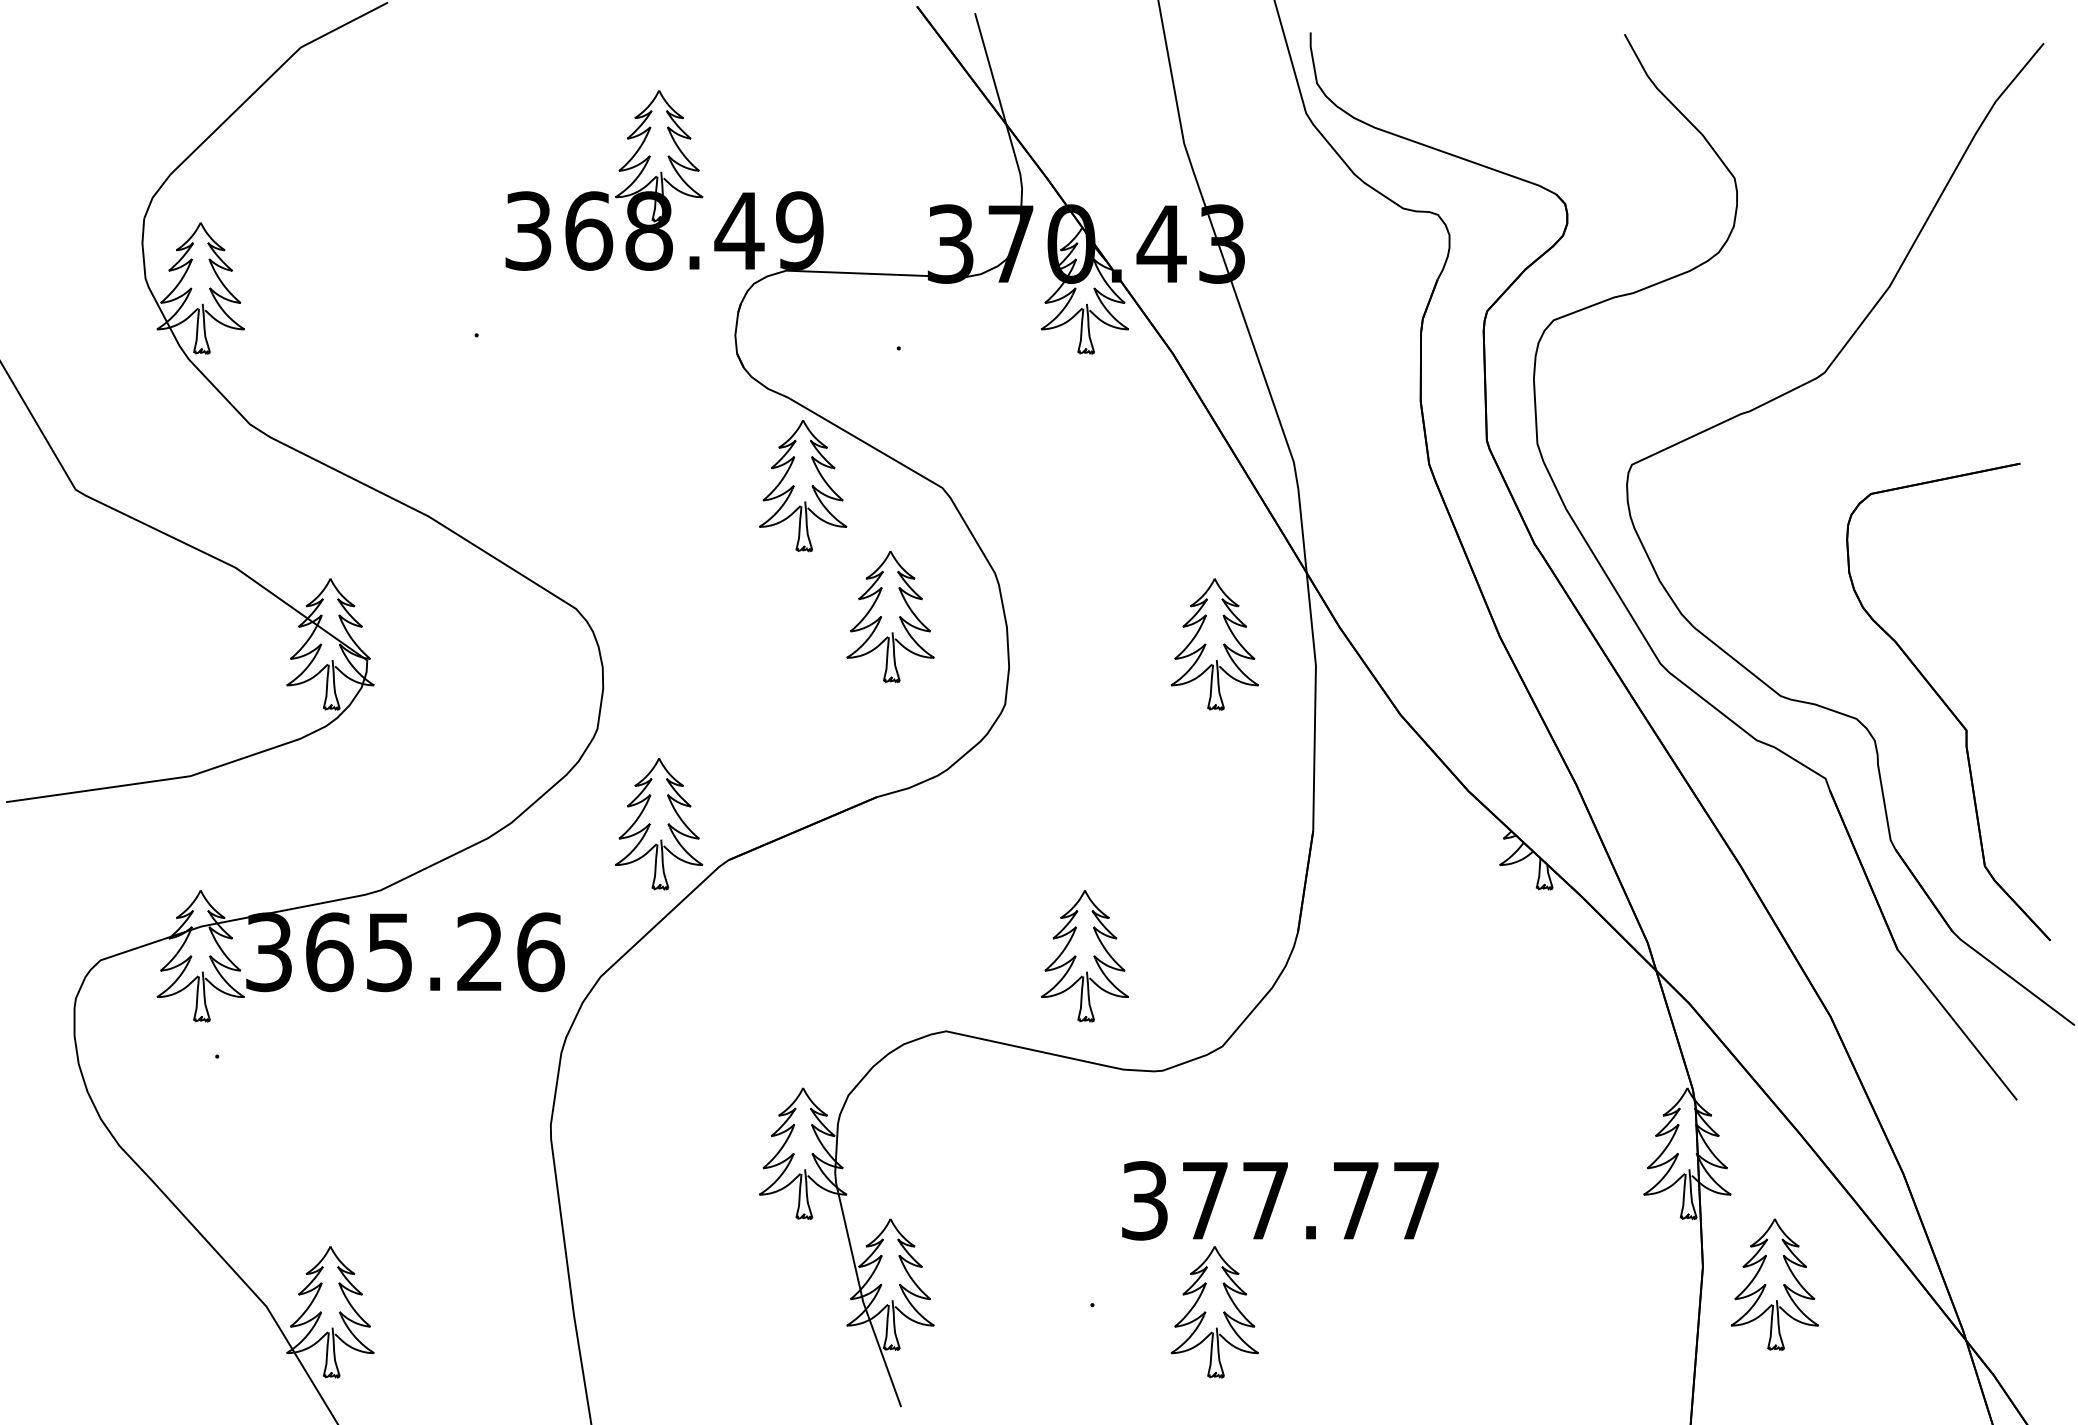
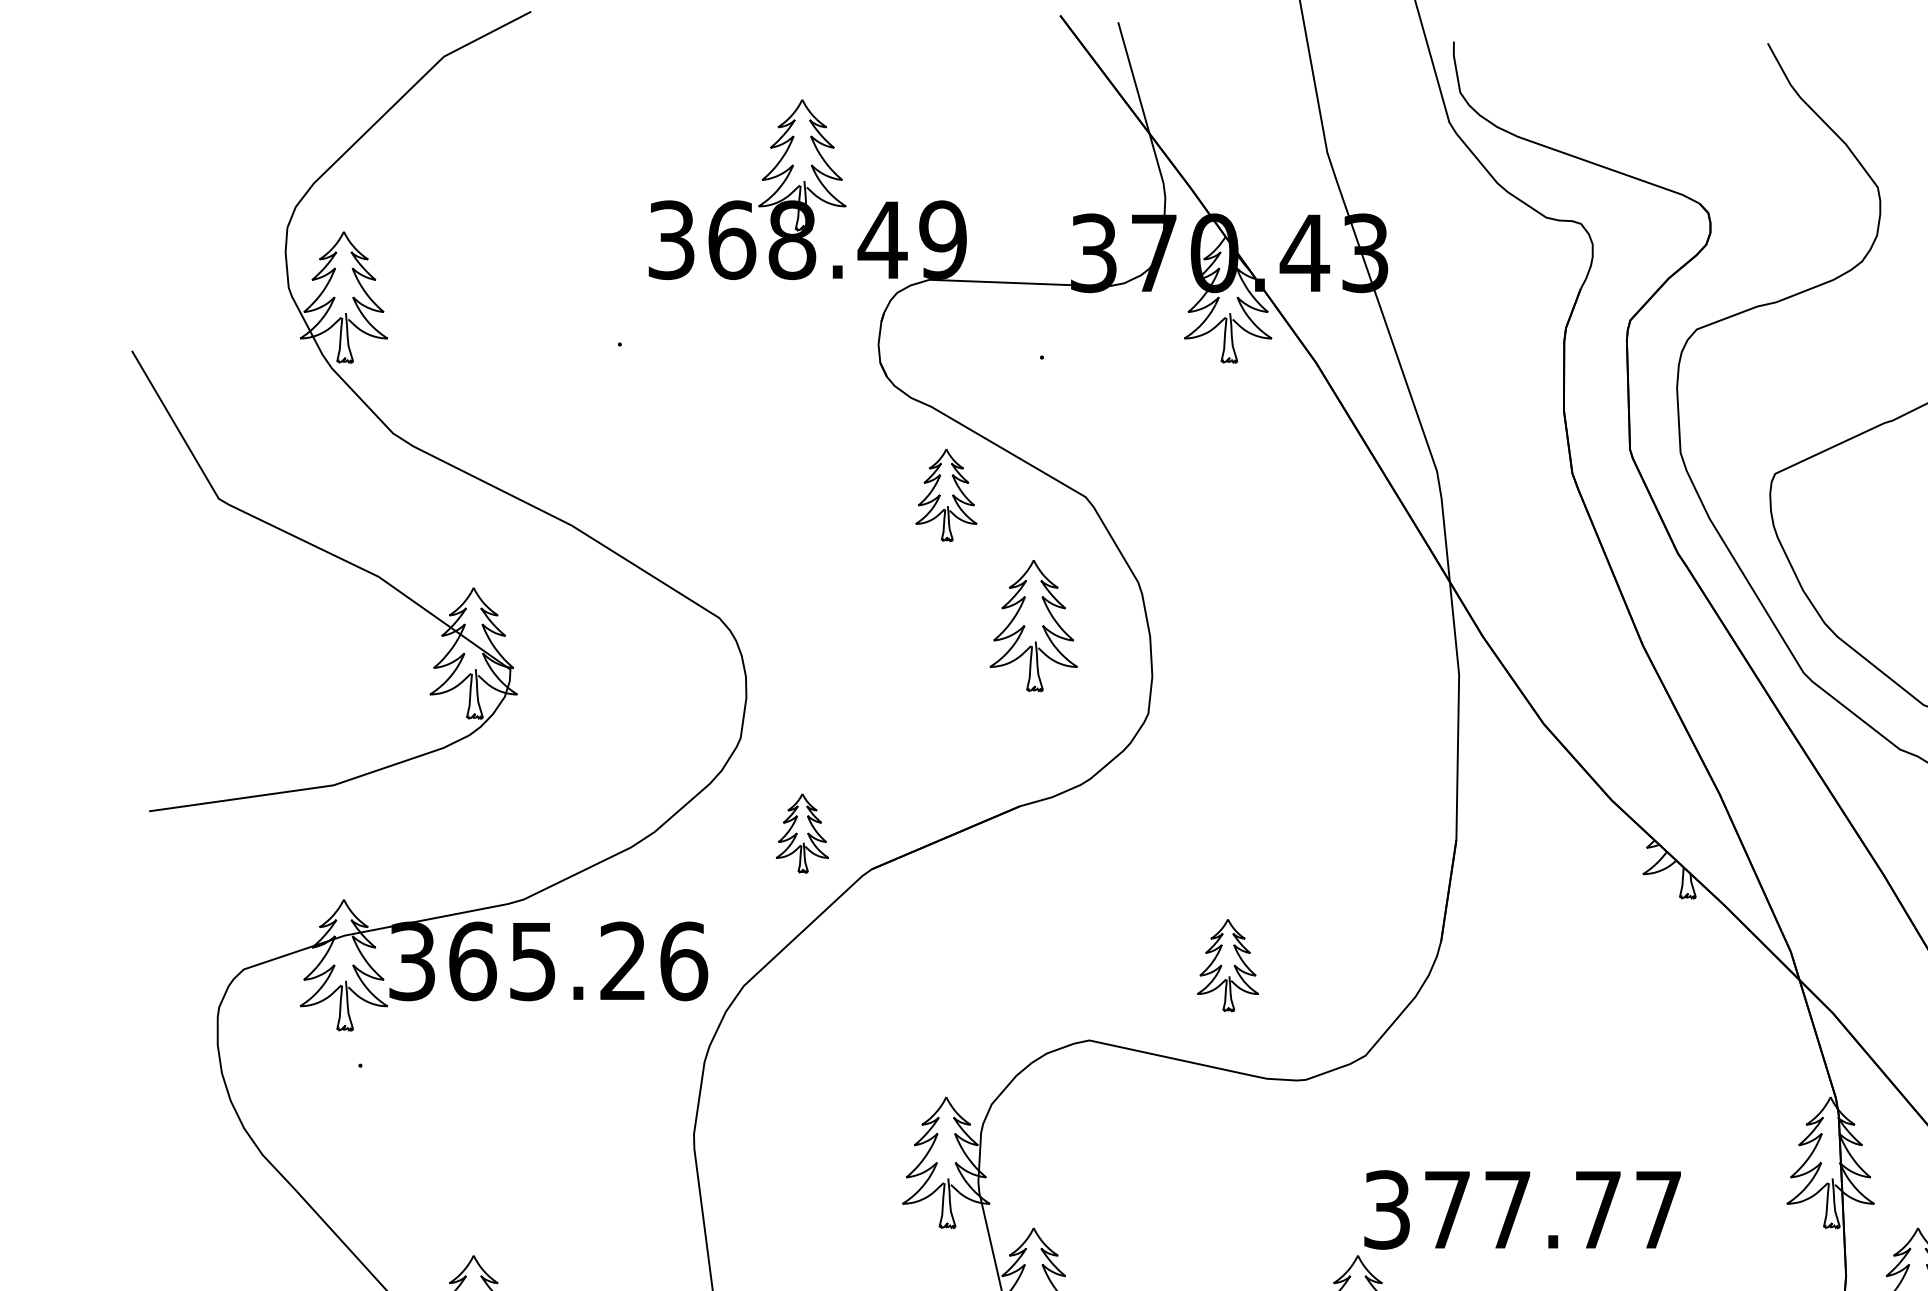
part: (803, 486) -> (946, 495), size x0.7
part: (1214, 644) -> (1357, 653), removed
part: (659, 824) -> (802, 833), size x0.6
part: (1084, 956) -> (1227, 965), size x0.7
text: (1280, 1200) -> (1522, 1209), moved

